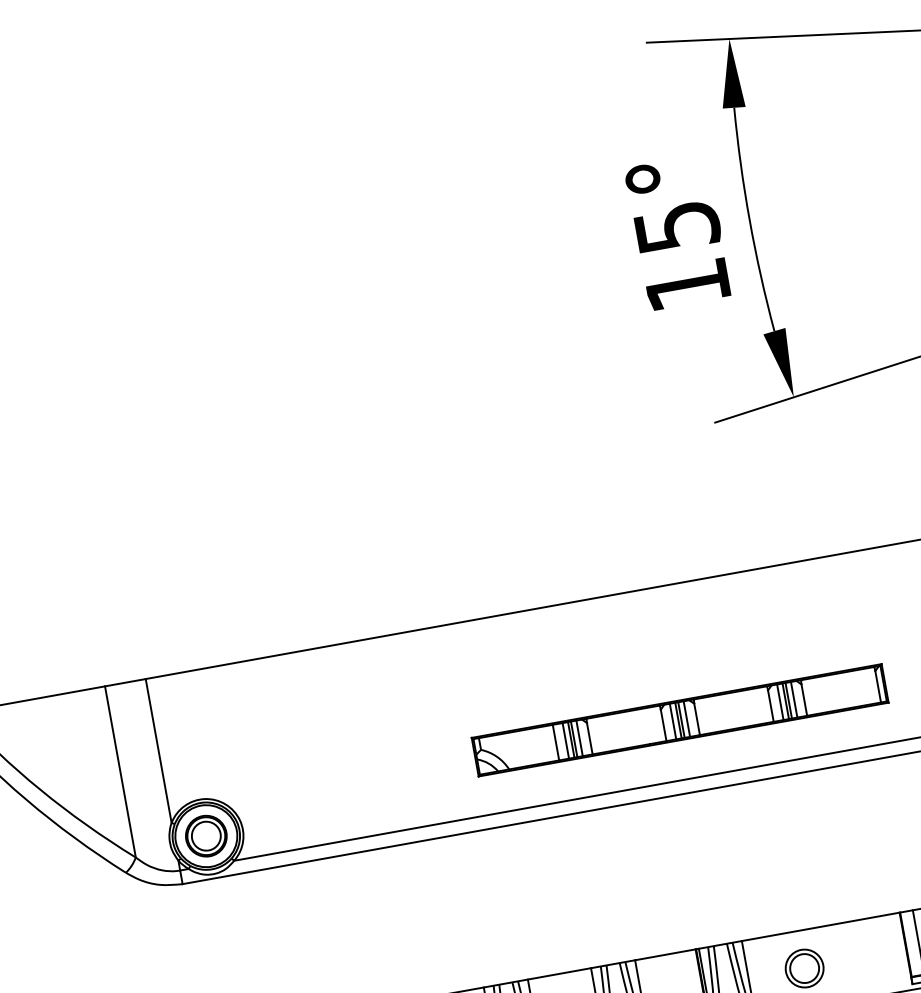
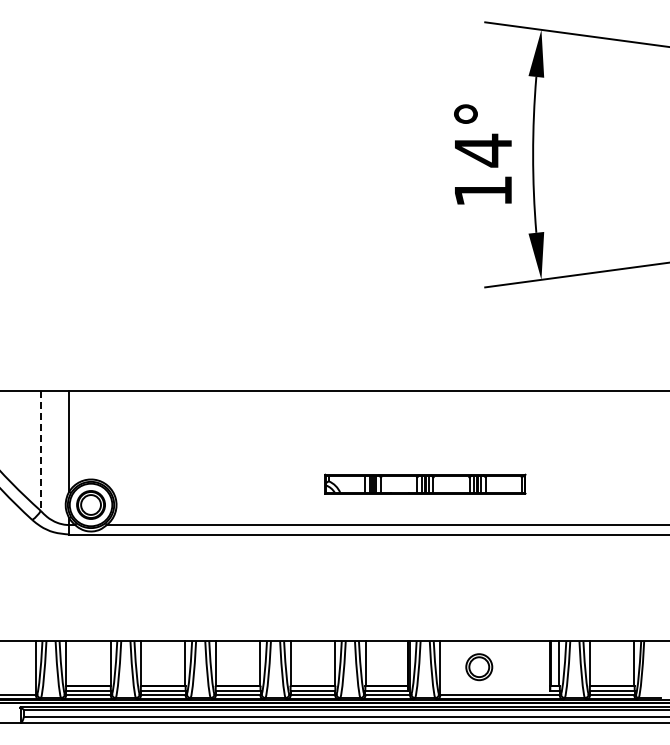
text: (677, 226) -> (483, 150), 15° -> 14°
part: (680, 719) -> (425, 483), size x0.7
line: (120, 772) -> (40, 451), solid -> dashed

